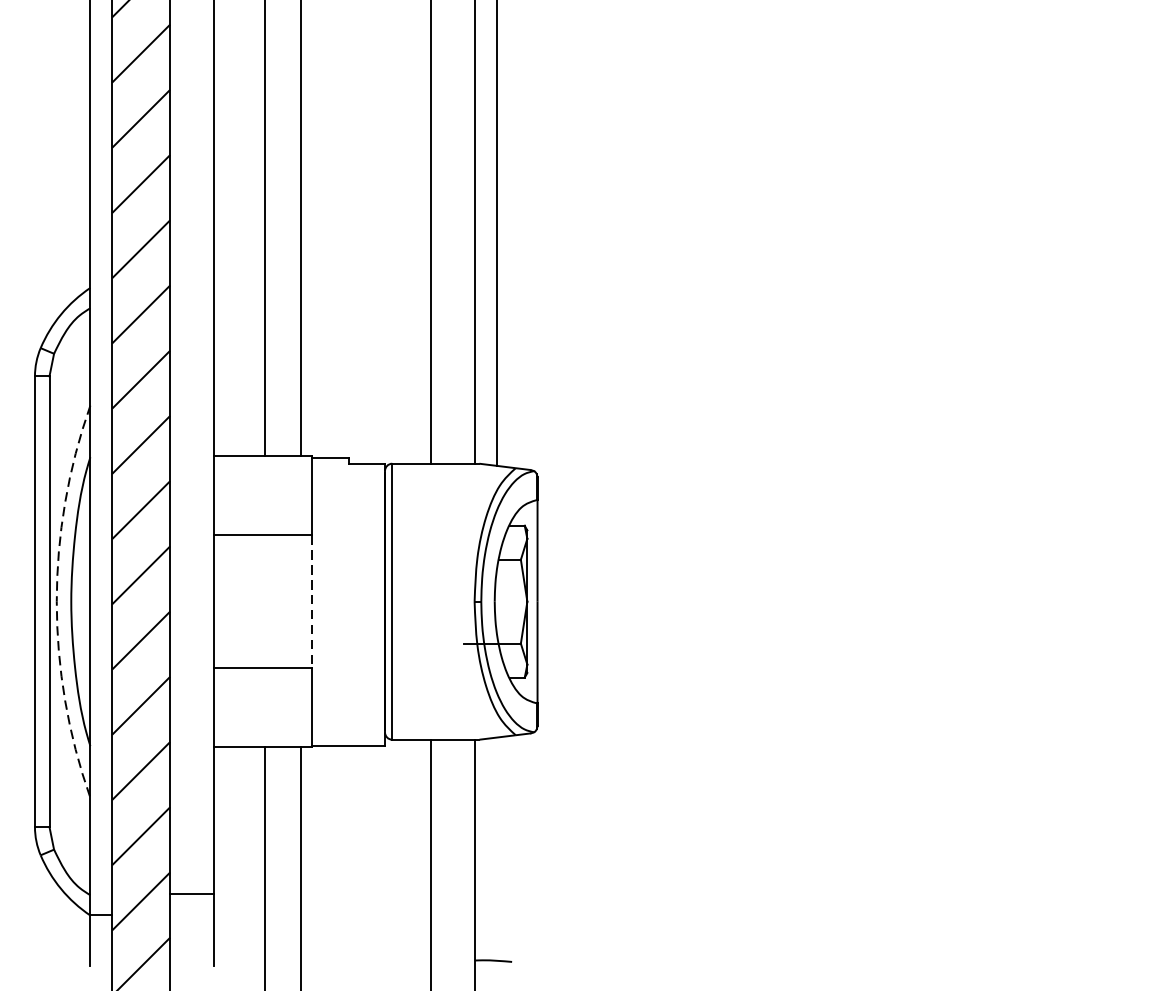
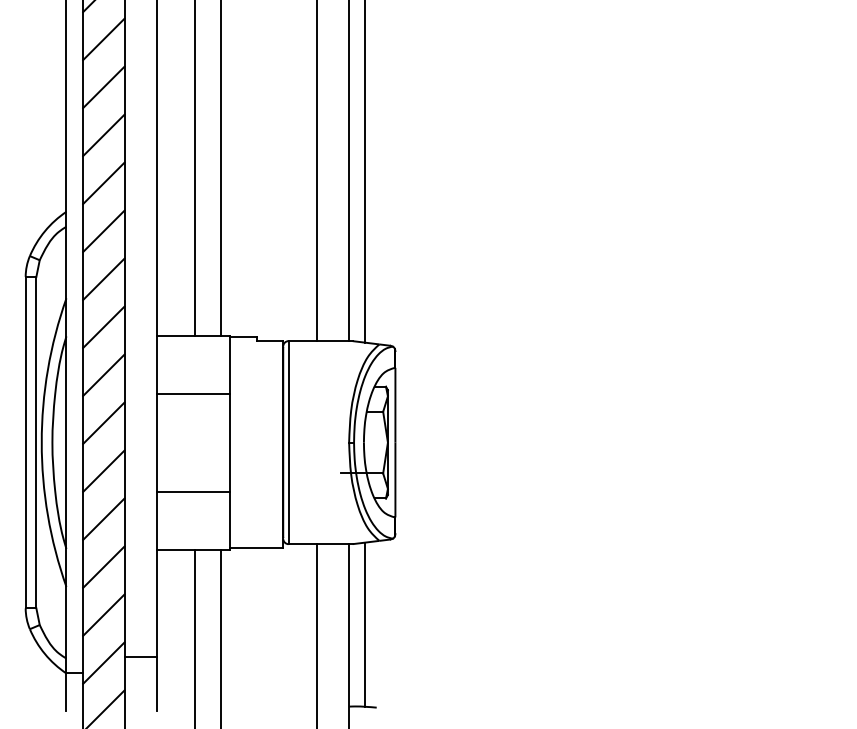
arc: (56, 601) -> (41, 442), dashed -> solid
line: (311, 601) -> (229, 442), dashed -> solid
line: (496, 848) -> (365, 624), added

